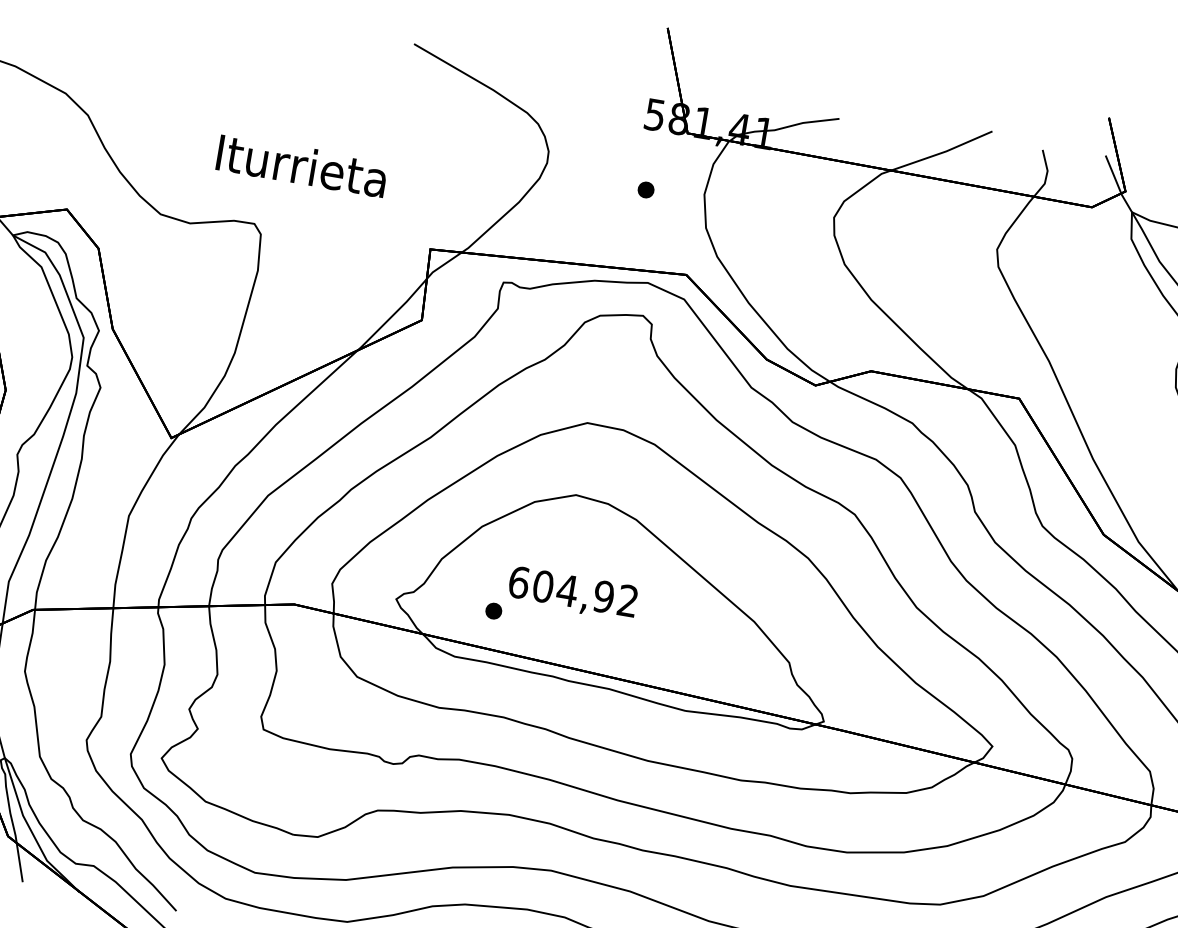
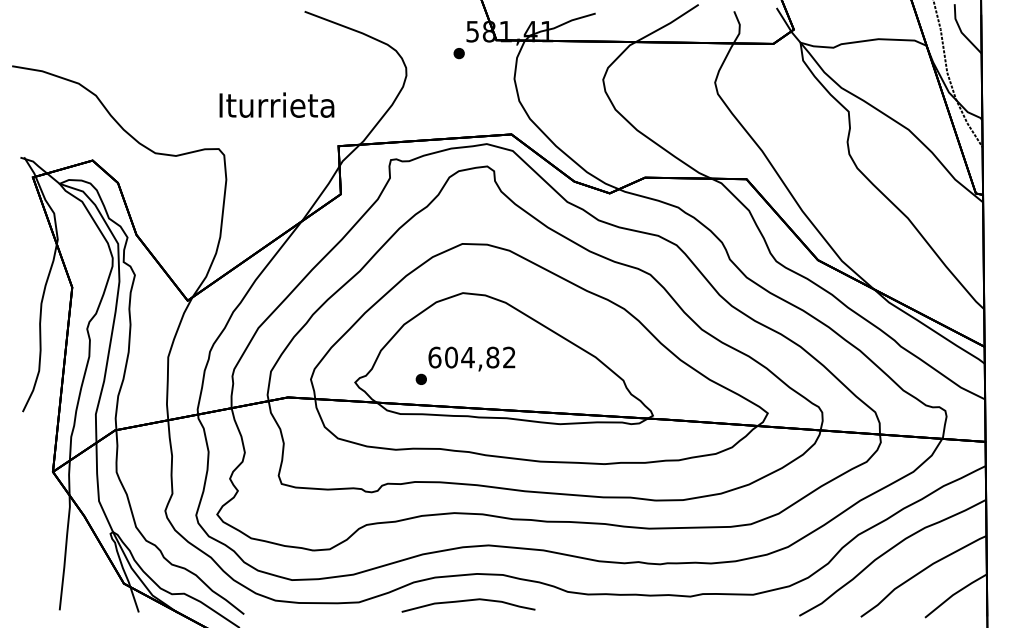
text: (301, 164) -> (276, 104), moved
part: (645, 189) -> (458, 53), moved
text: (603, 596) -> (492, 357), 604,92 -> 604,82

